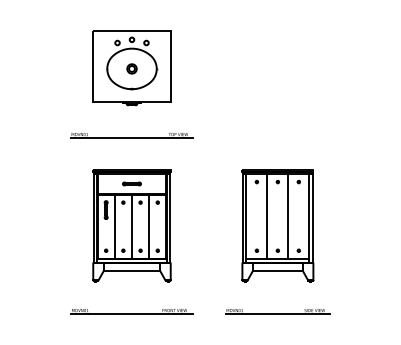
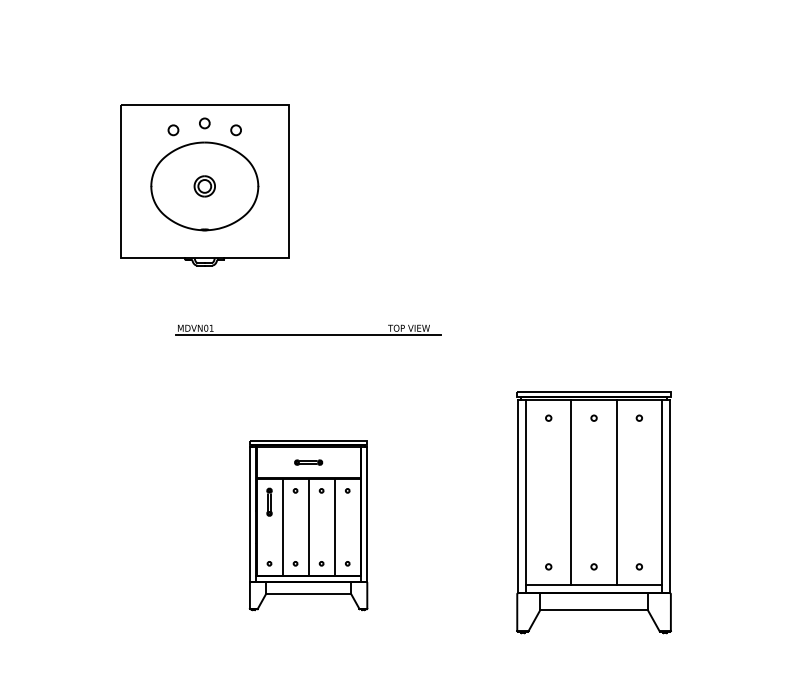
part: (131, 68) -> (203, 185), moved
part: (131, 225) -> (307, 525), size x0.7
part: (277, 225) -> (593, 512), moved

